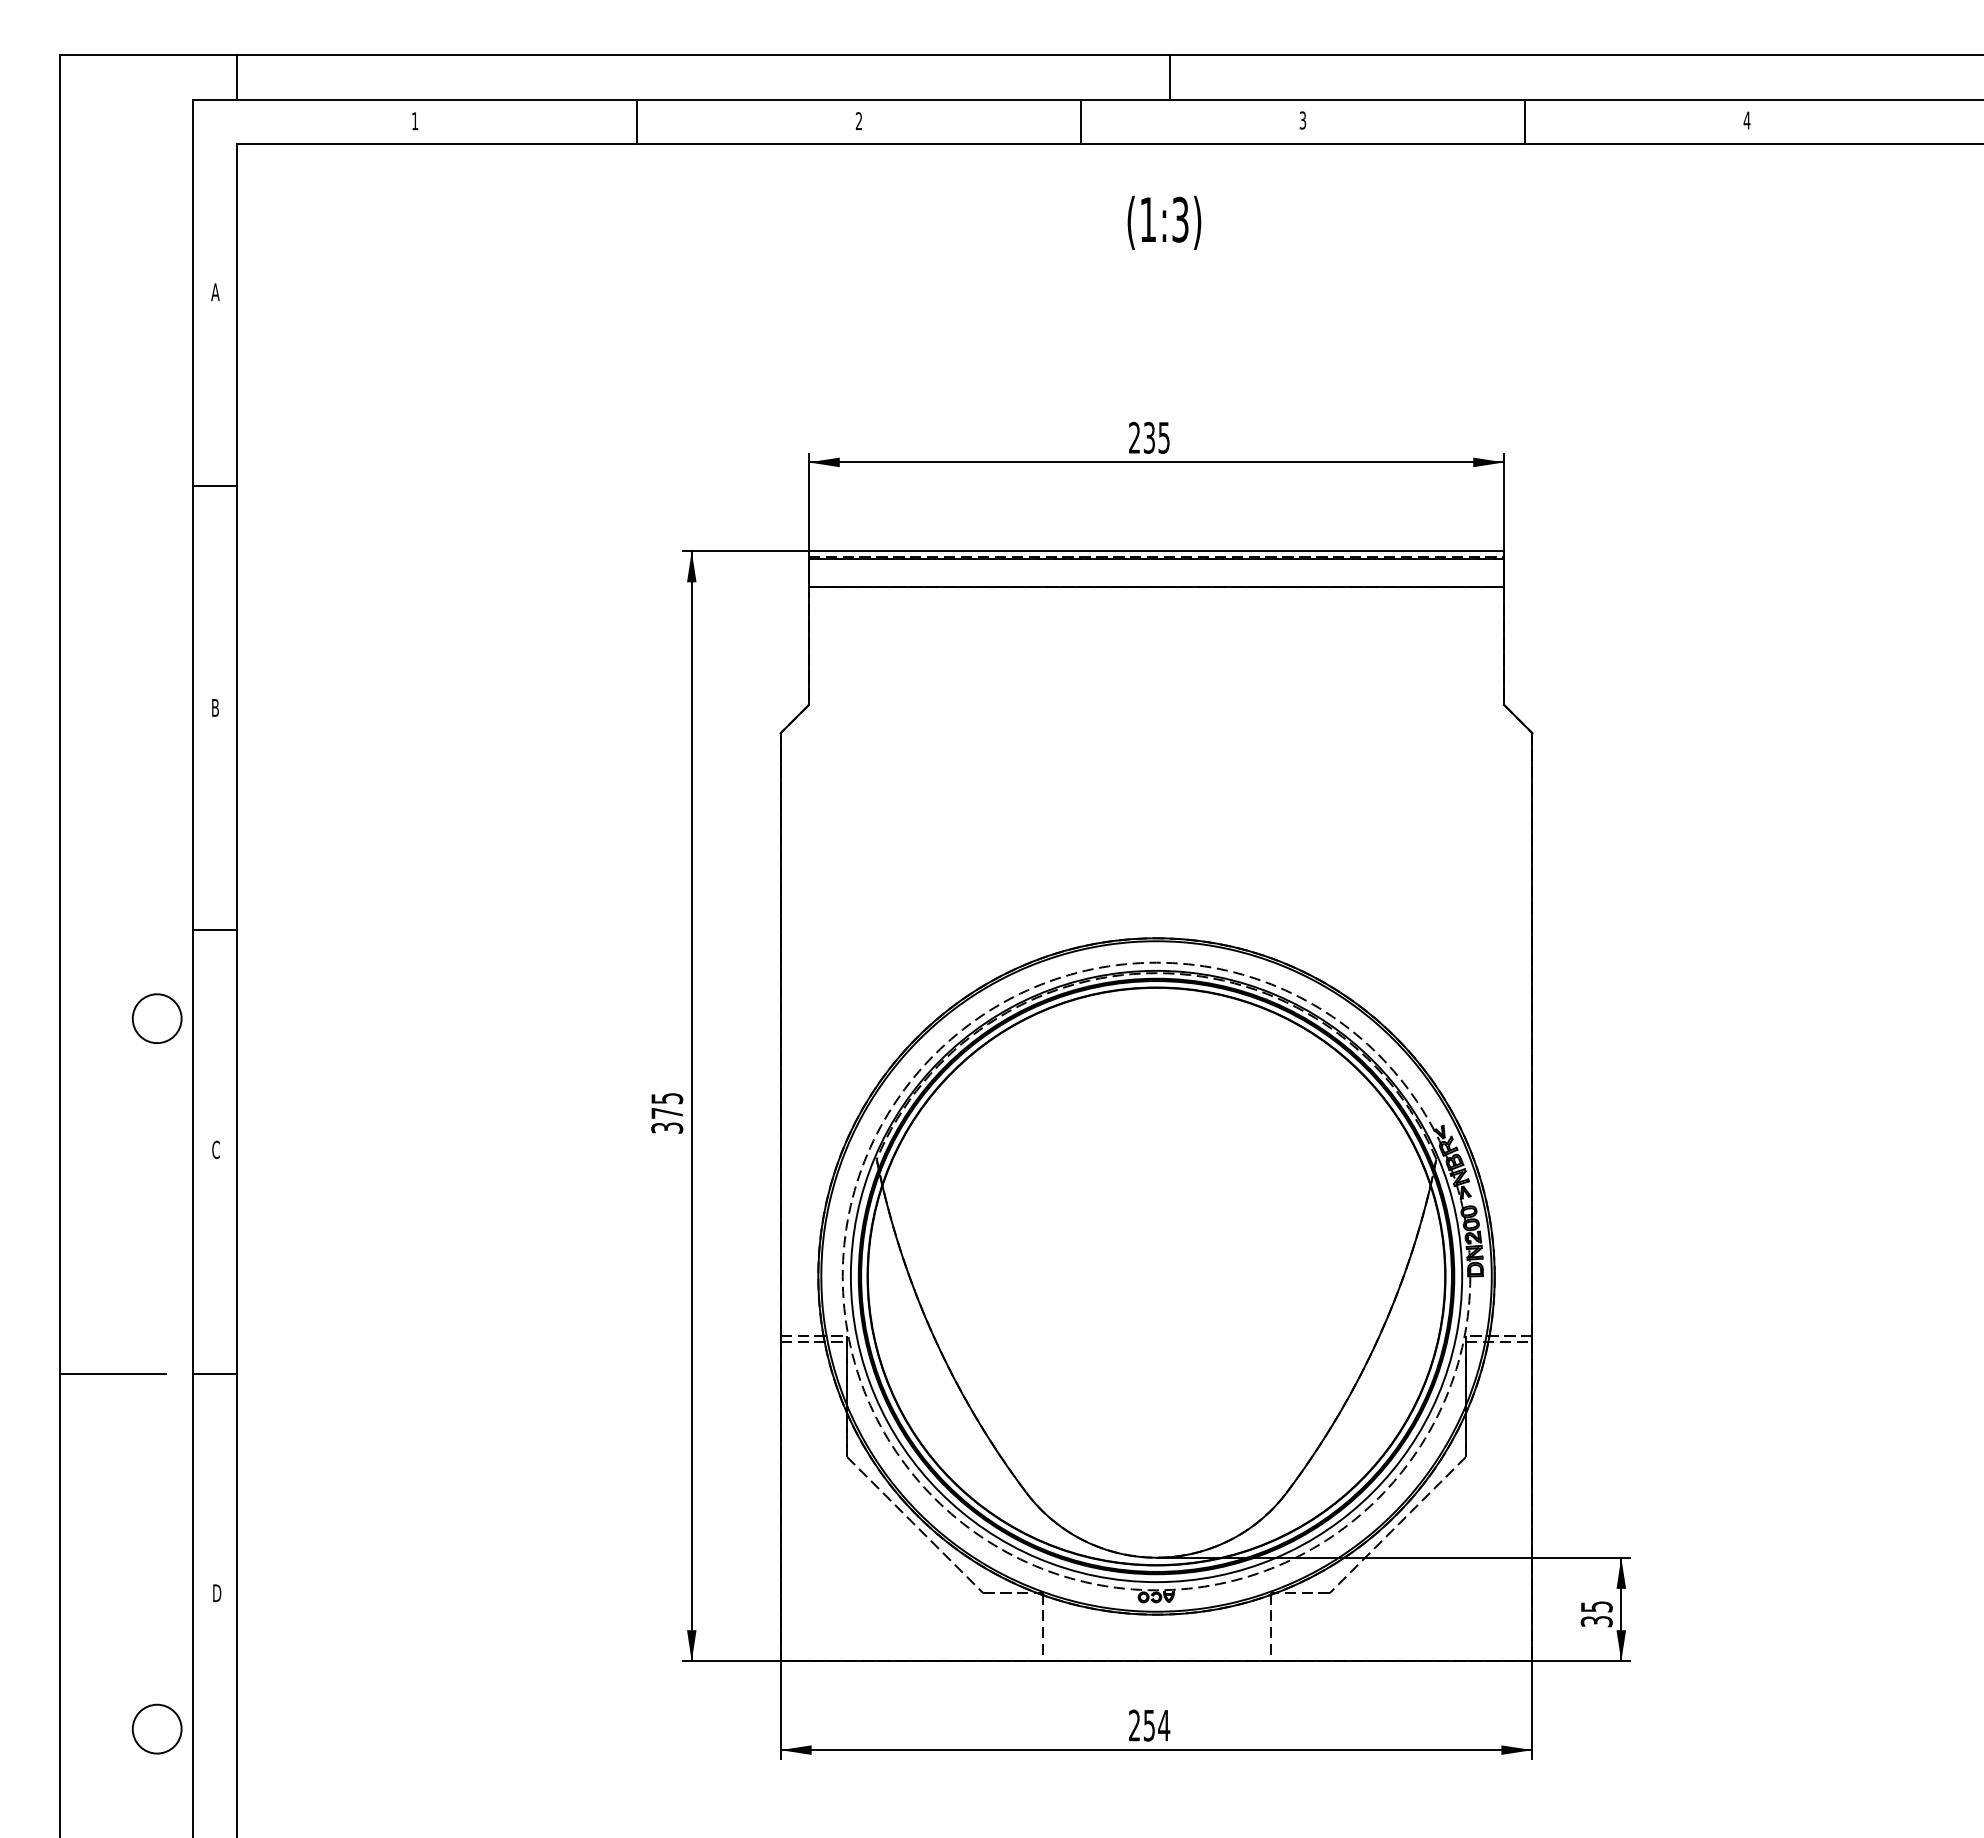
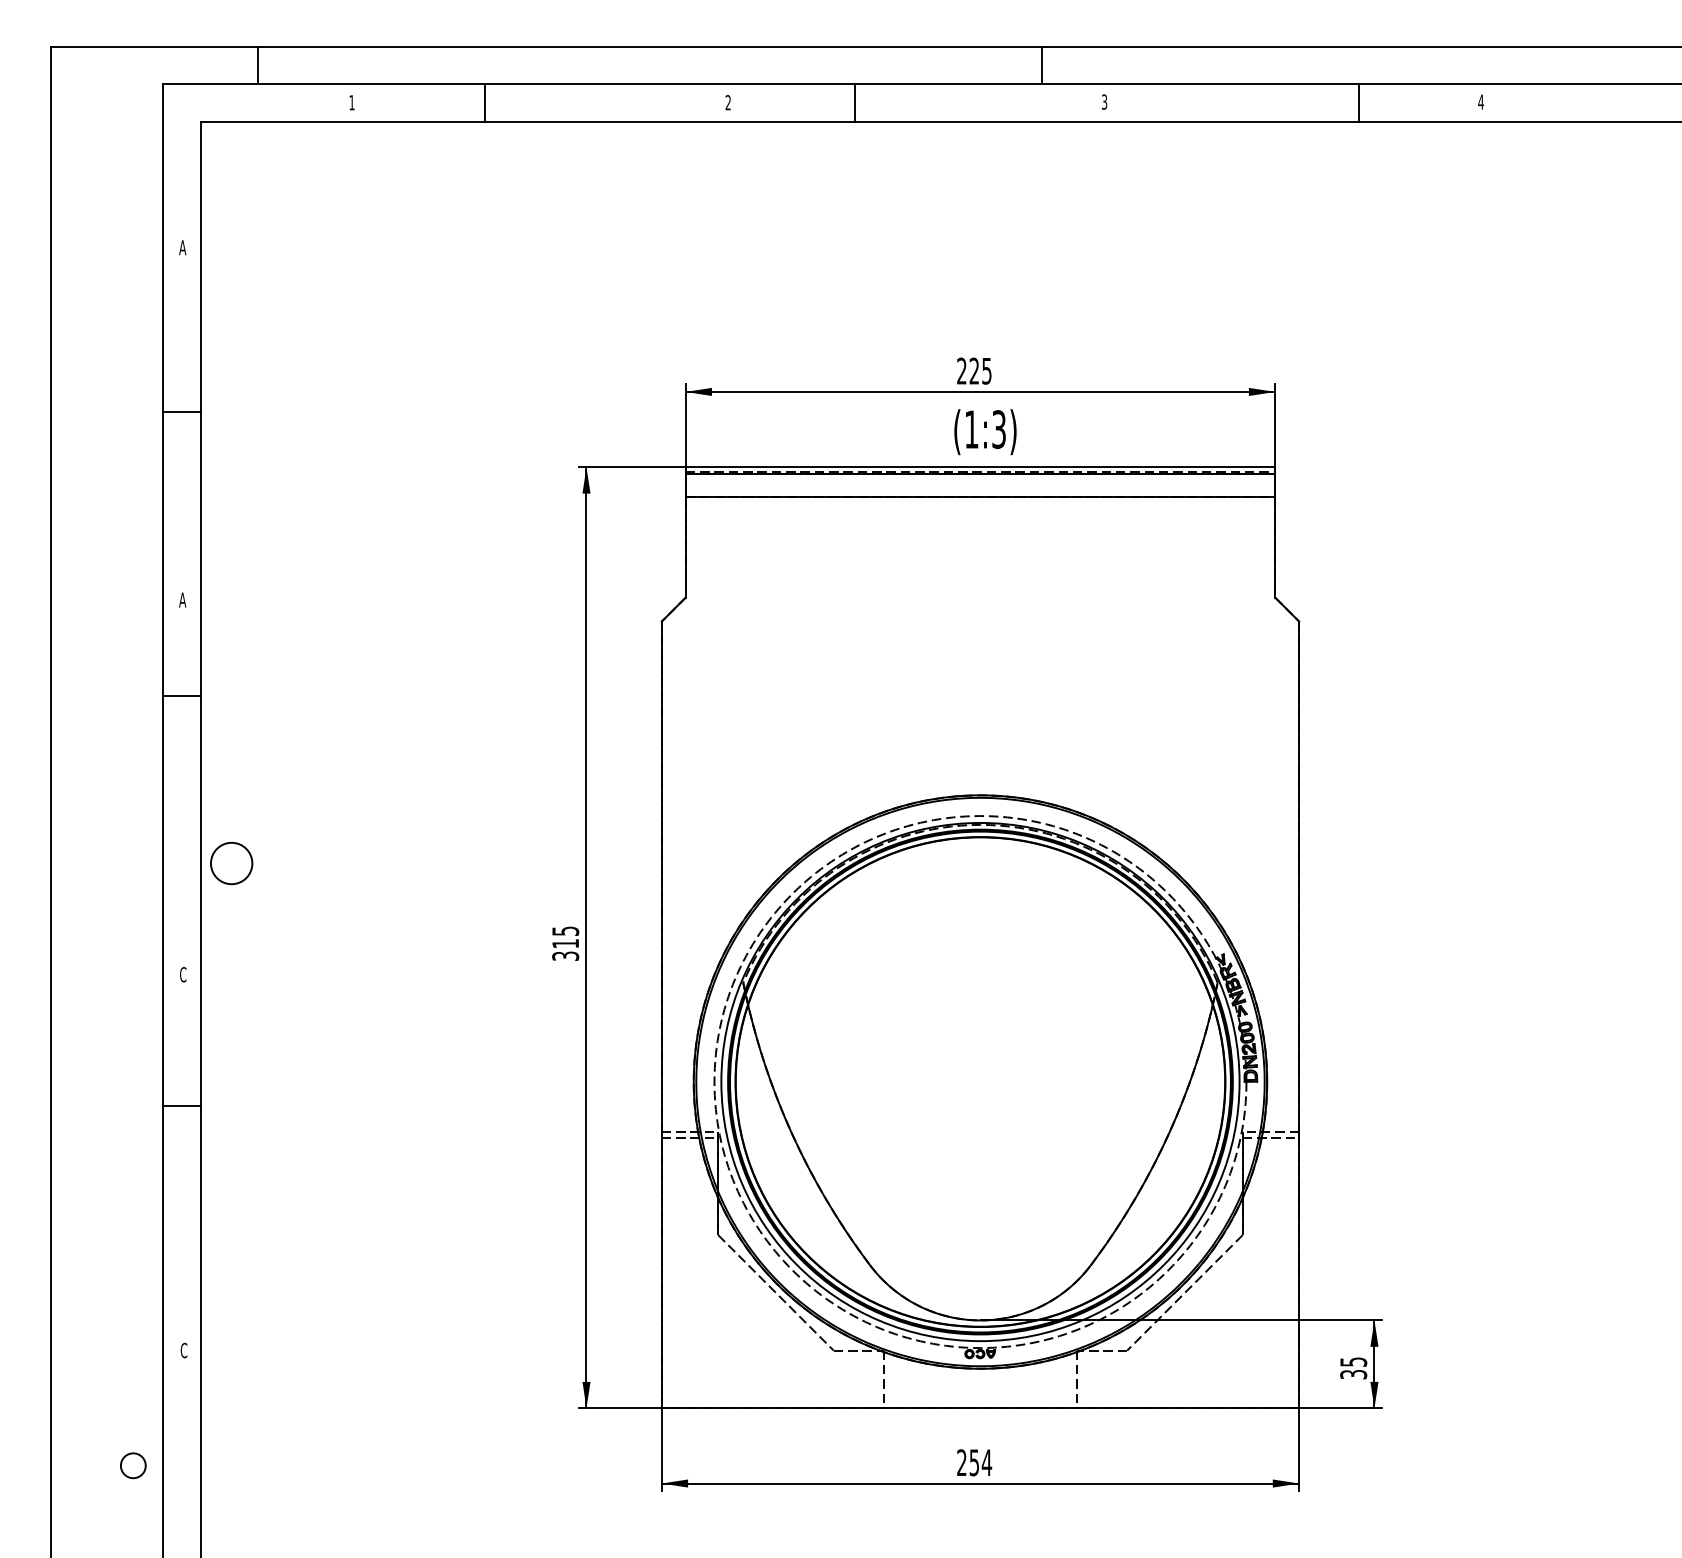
line: (237, 77) -> (258, 65), moved
line: (1169, 77) -> (1042, 65), moved
line: (636, 121) -> (484, 102), moved
line: (1080, 121) -> (854, 102), moved
line: (1524, 121) -> (1358, 102), moved
text: (1164, 222) -> (985, 431), moved
text: (1148, 437) -> (973, 370), 235 -> 225
text: (215, 707) -> (182, 599), B -> A
line: (214, 929) -> (181, 695), moved
circle: (156, 1018) -> (231, 863), moved
text: (666, 1113) -> (565, 943), 375 -> 315
line: (112, 1373) -> (95, 1164), removed
line: (214, 1373) -> (181, 1105), moved
text: (217, 1593) -> (184, 1350), D -> C
circle: (156, 1728) -> (132, 1465), size x0.6

